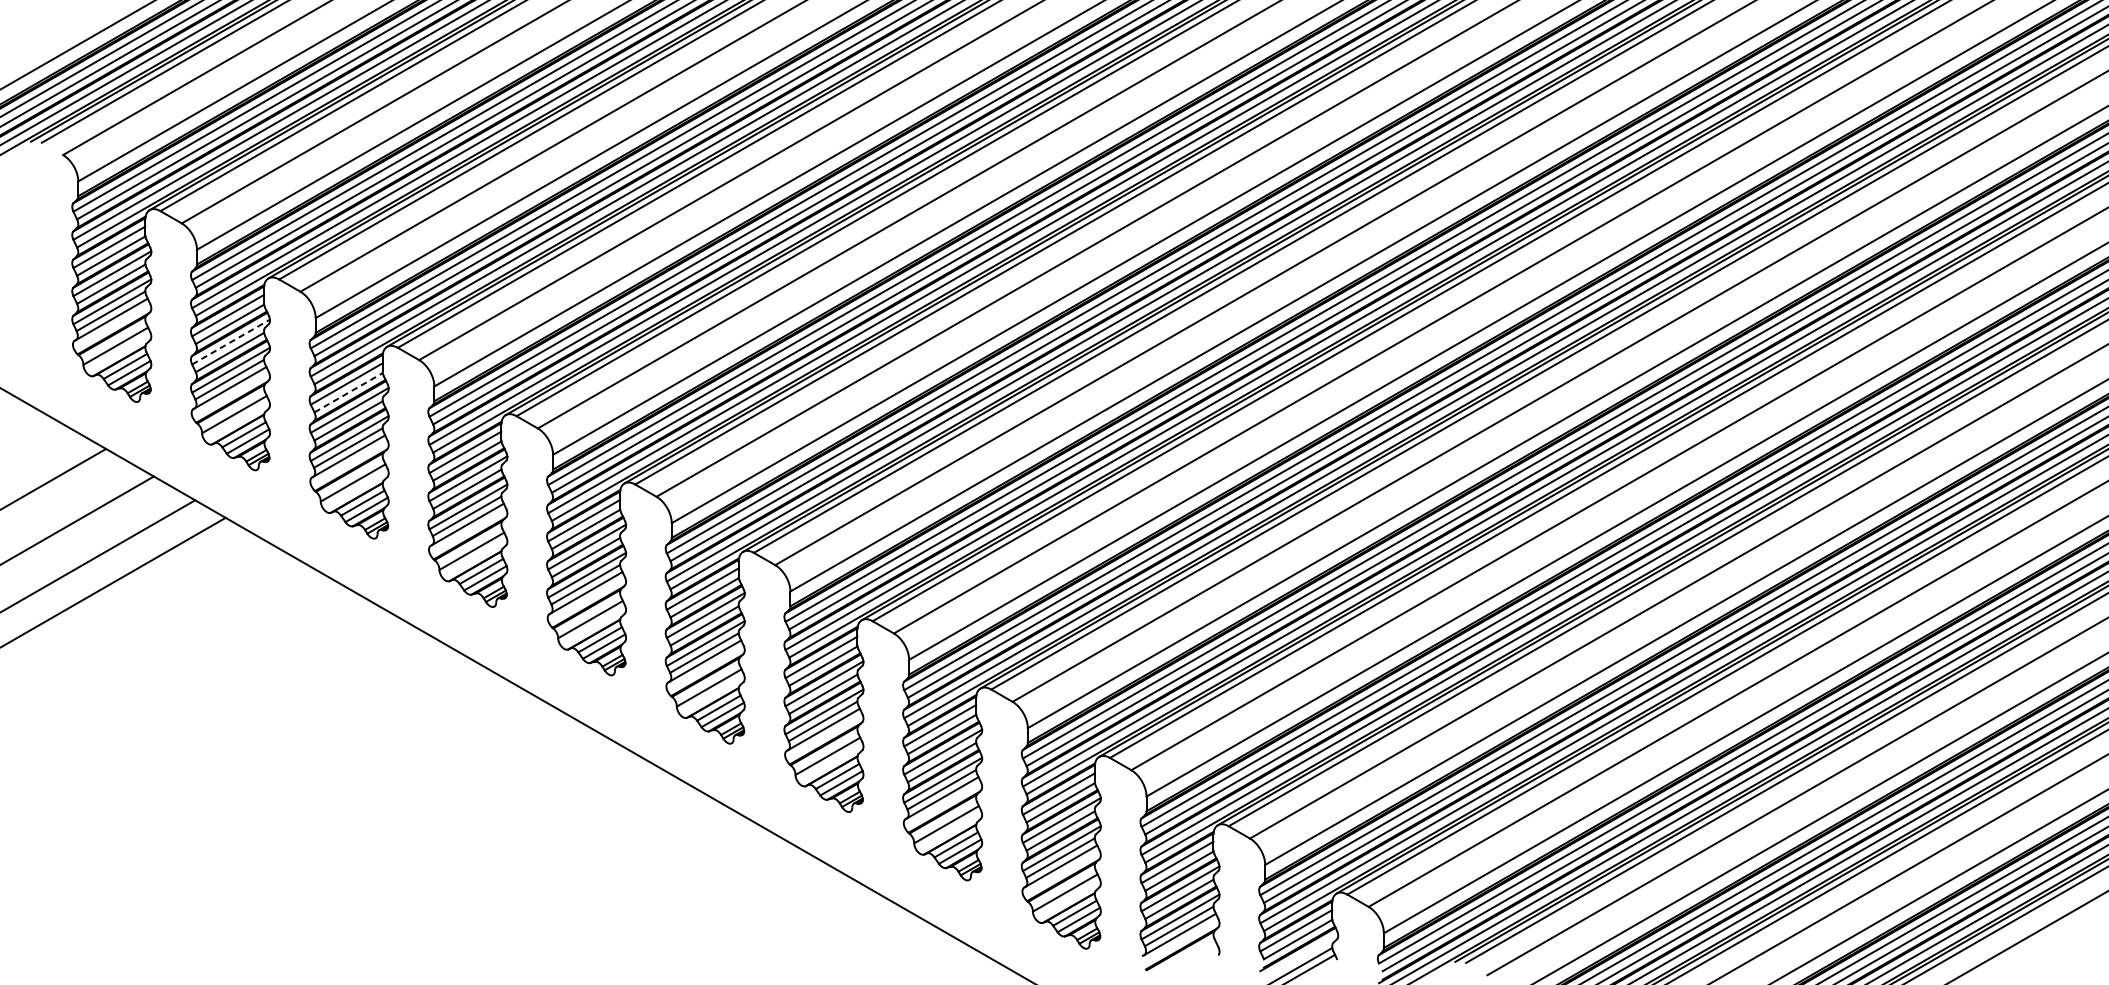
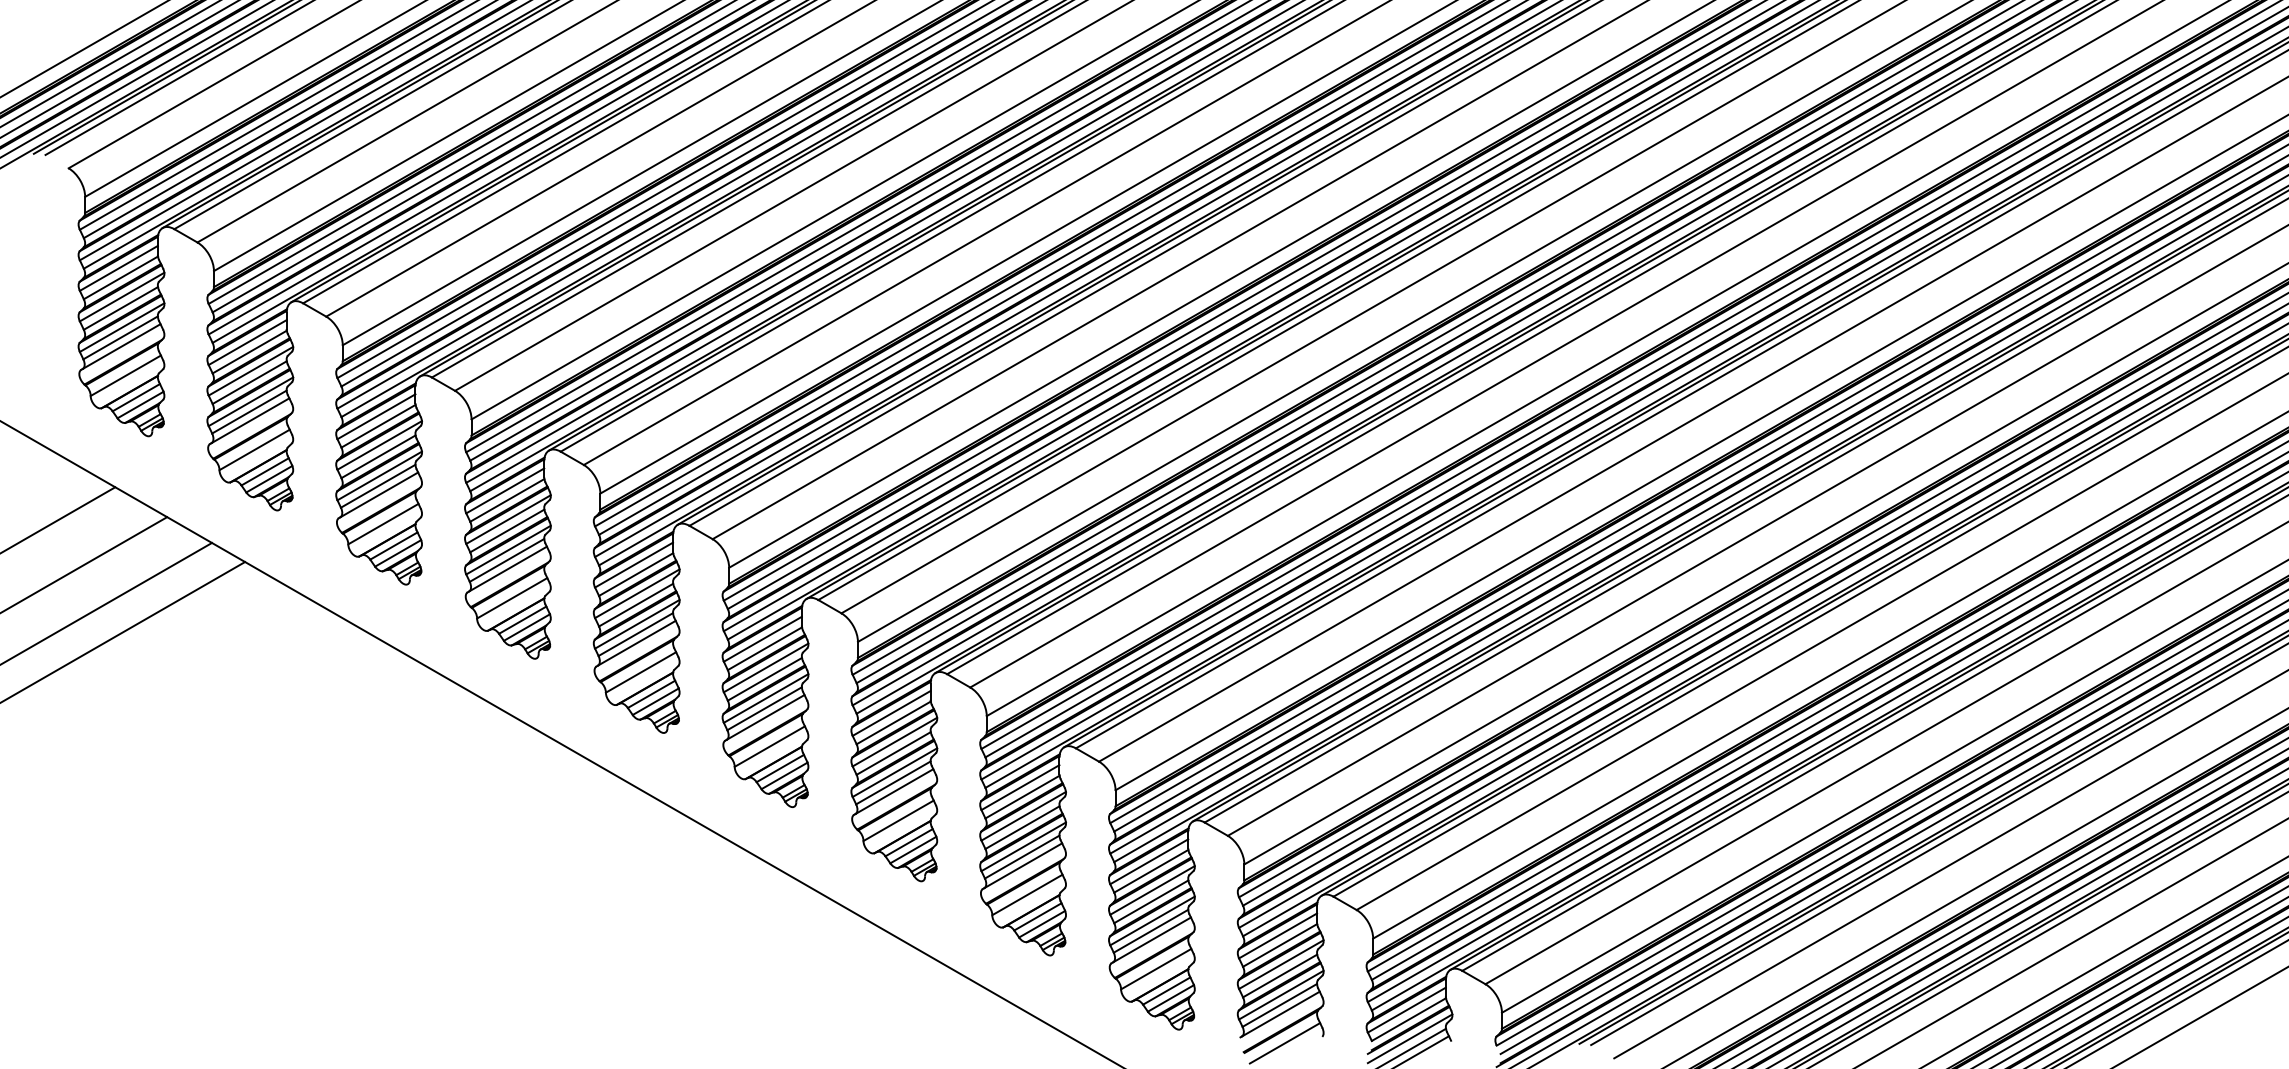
line: (230, 342) -> (250, 371), dashed -> solid
line: (348, 392) -> (378, 426), dashed -> solid
line: (1298, 956) -> (1409, 1038), added
line: (1183, 961) -> (1284, 1043), added

